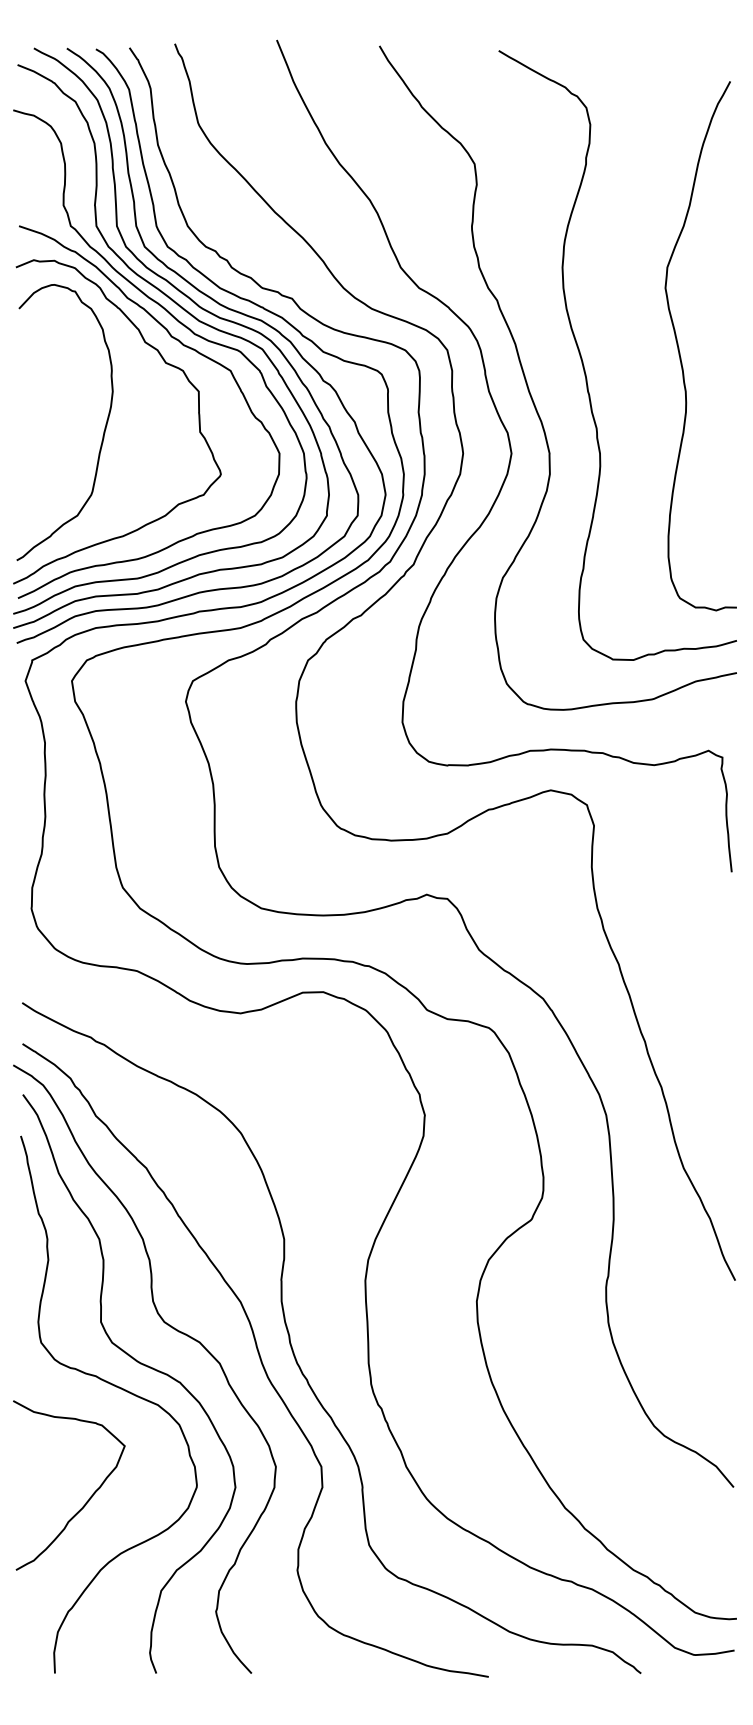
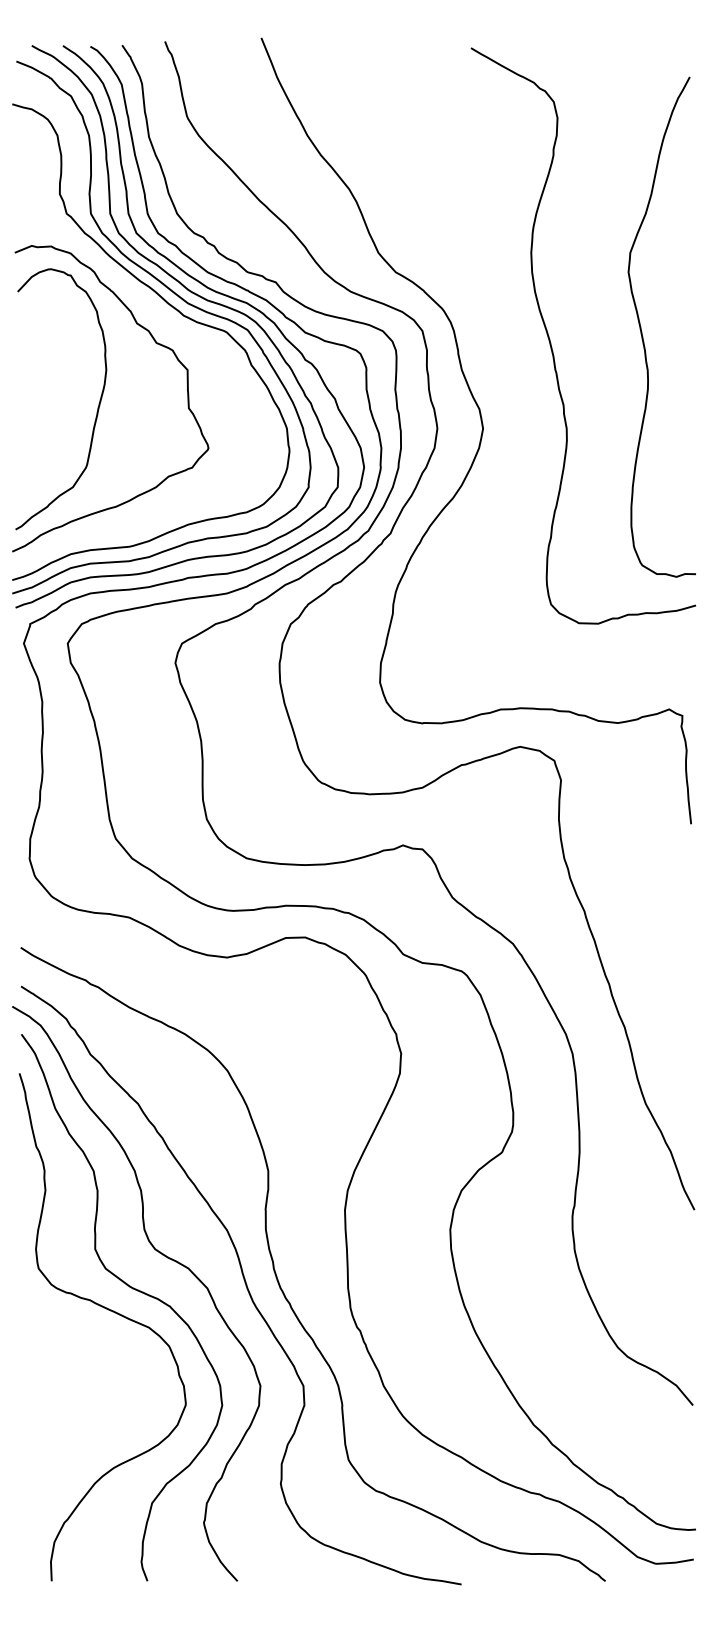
curve: (183, 346) -> (173, 327), removed
curve: (528, 386) -> (499, 365), removed
curve: (86, 1501) -> (81, 1418), removed

